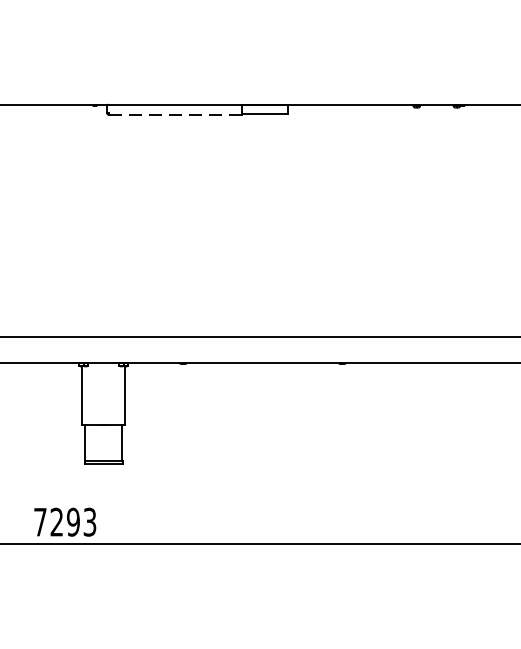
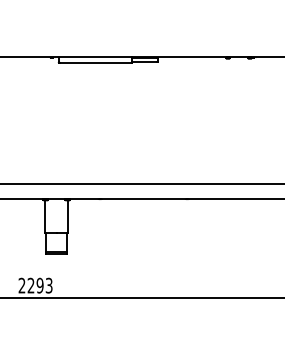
line: (176, 114) -> (96, 62), dashed -> solid
text: (39, 521) -> (21, 285), 7293 -> 2293

